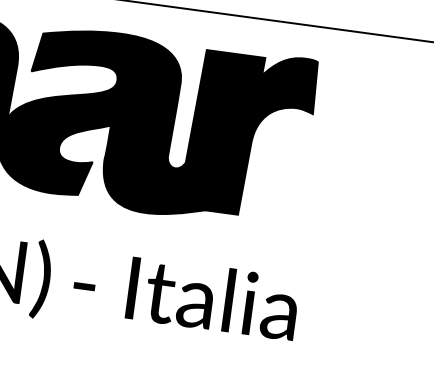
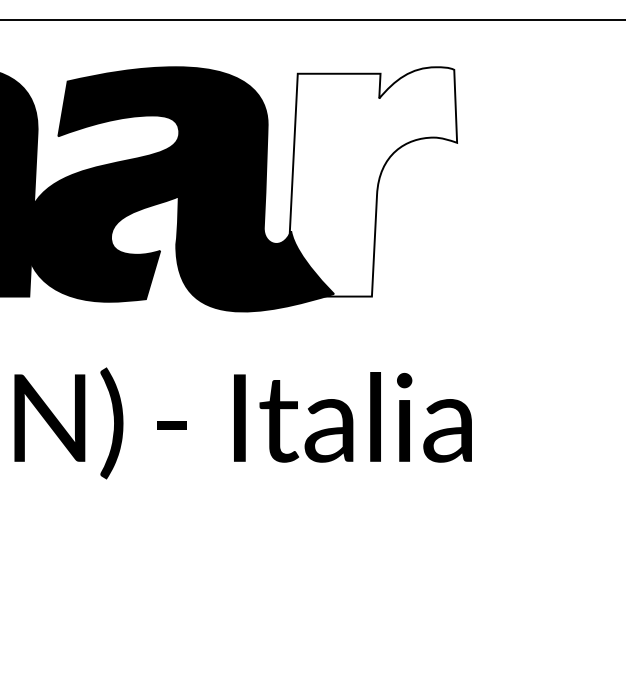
fill: (248, 133) -> (371, 181), removed

